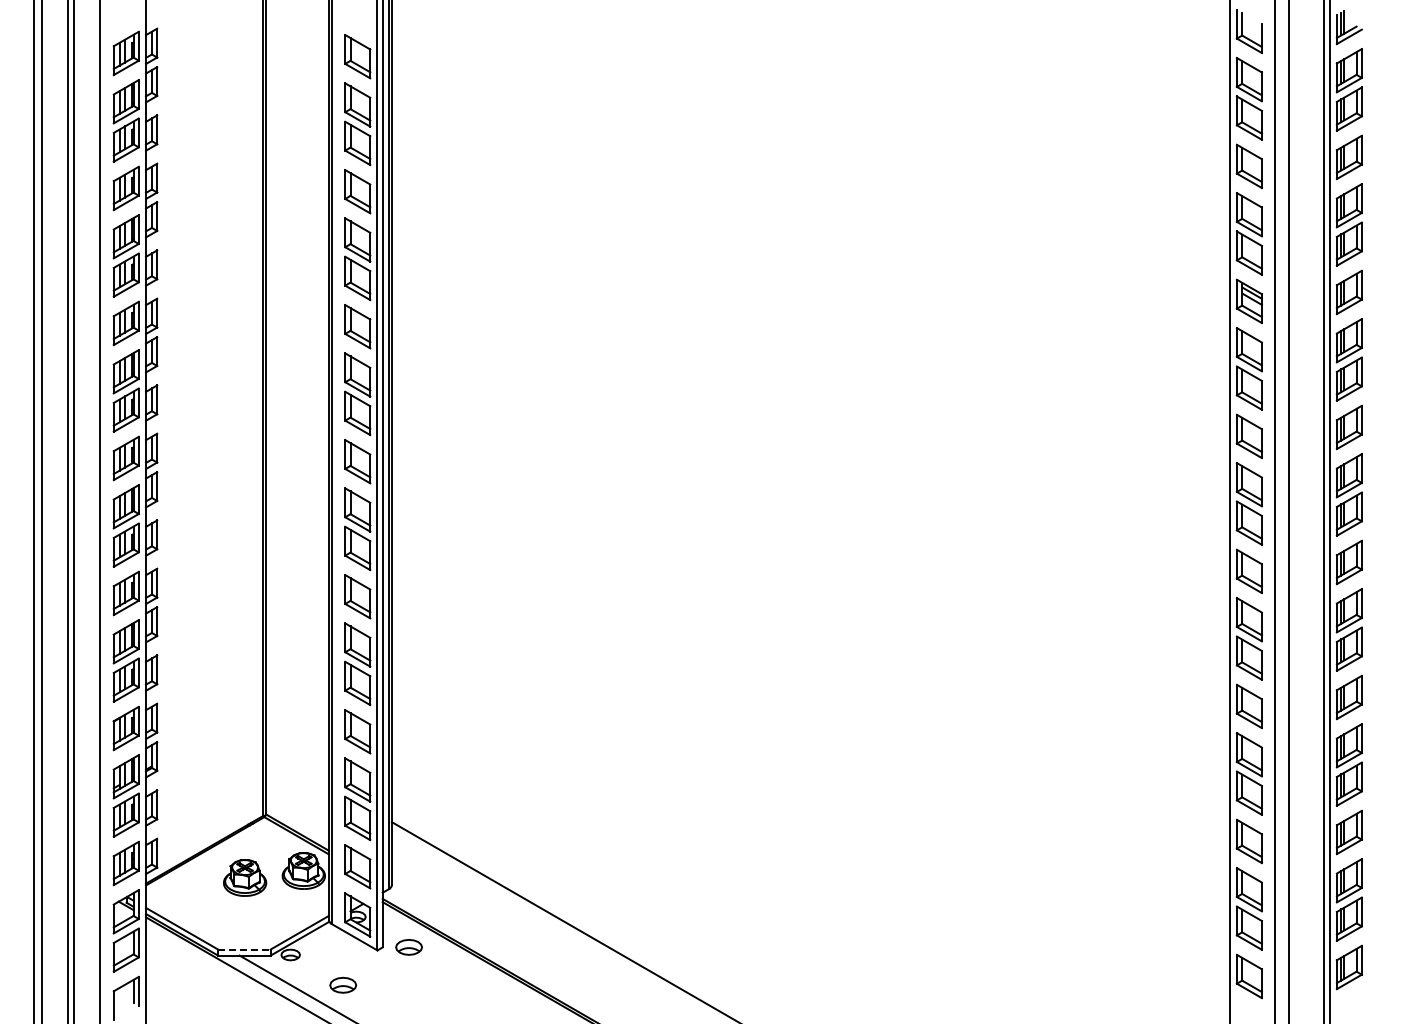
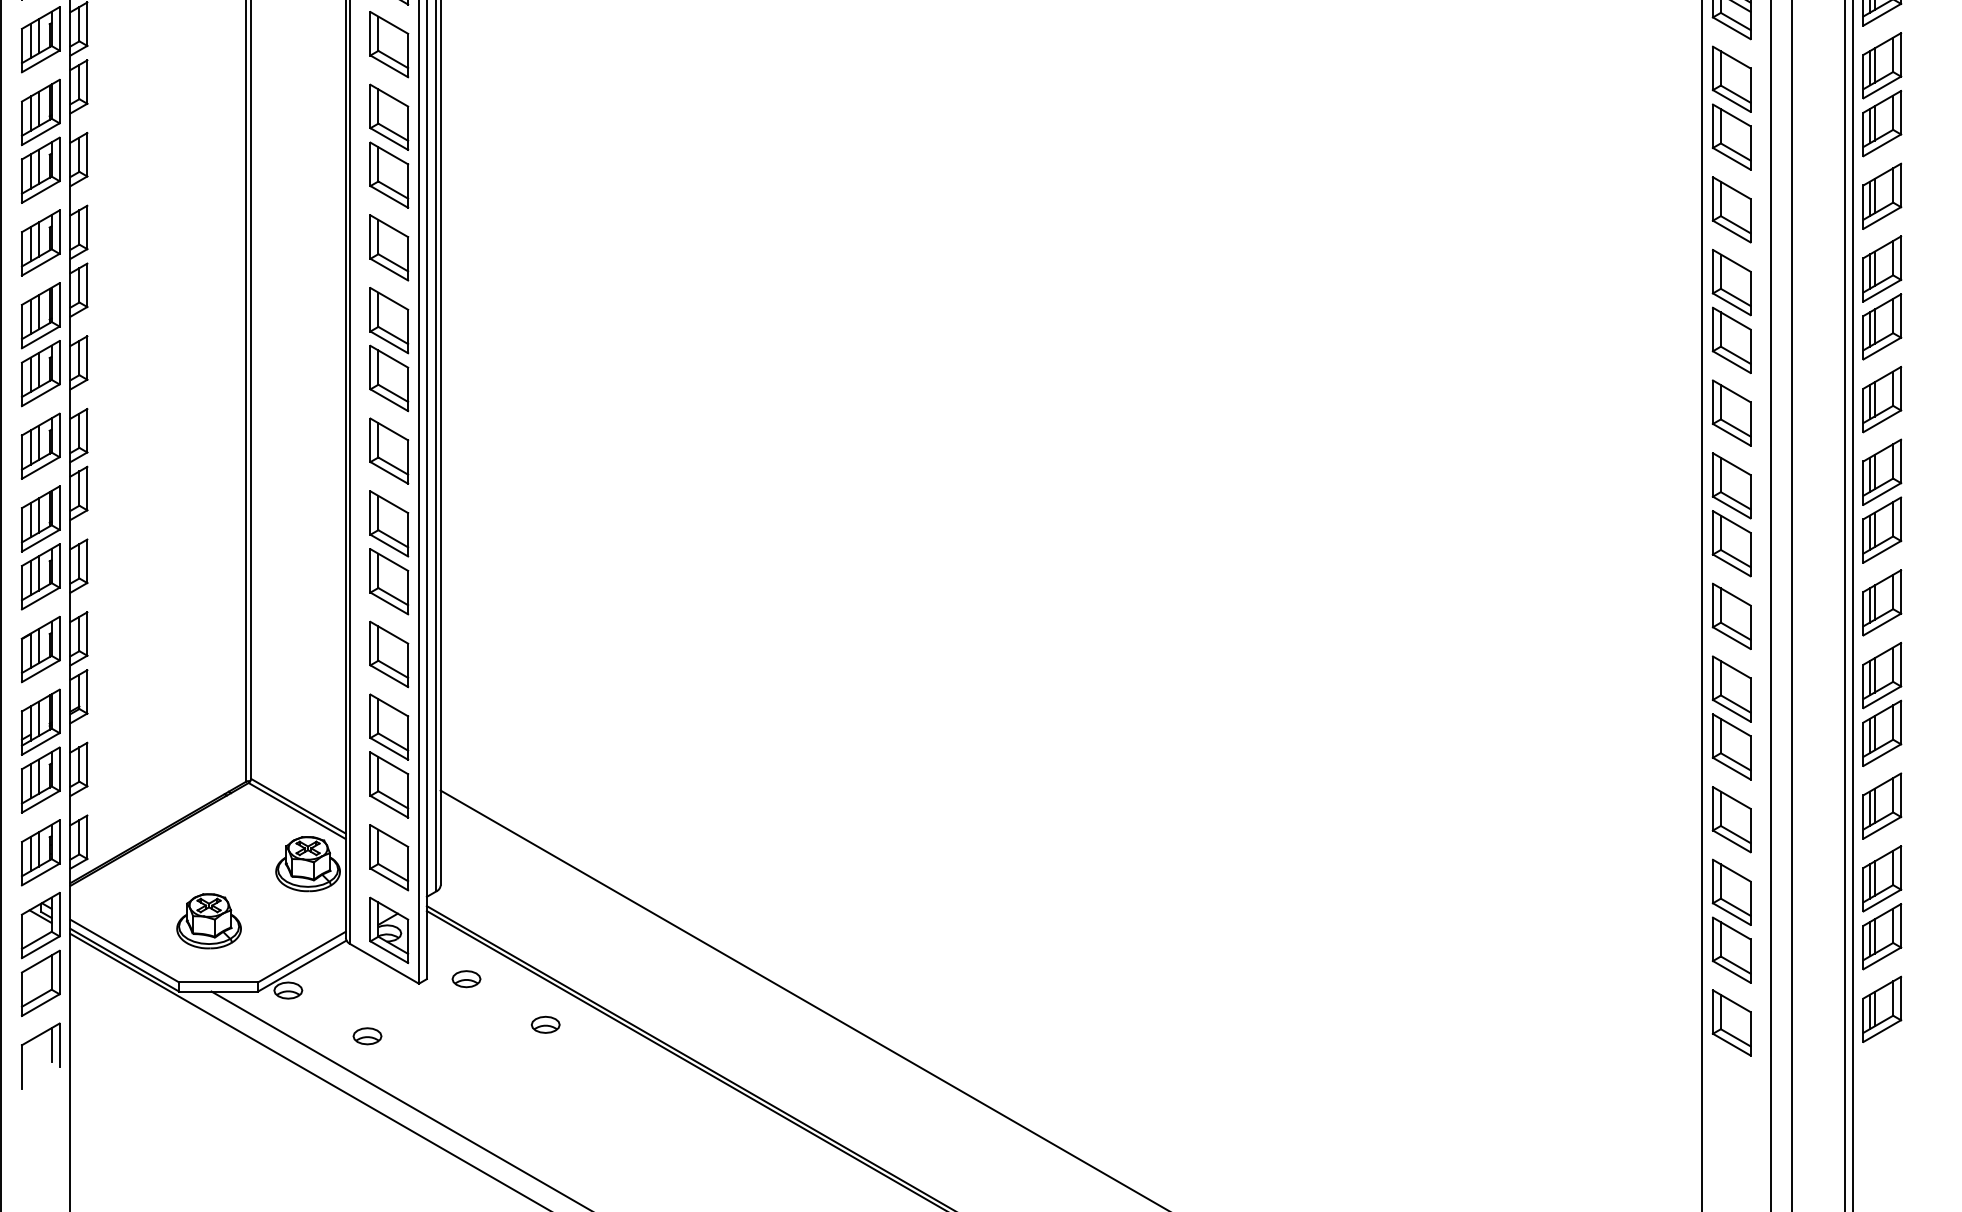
part: (245, 877) -> (209, 920), moved
part: (408, 947) -> (465, 979), size x0.71
line: (244, 949) -> (218, 982), dashed -> solid
part: (461, 977) -> (545, 1024), added
part: (343, 985) -> (367, 1036), size x0.71

